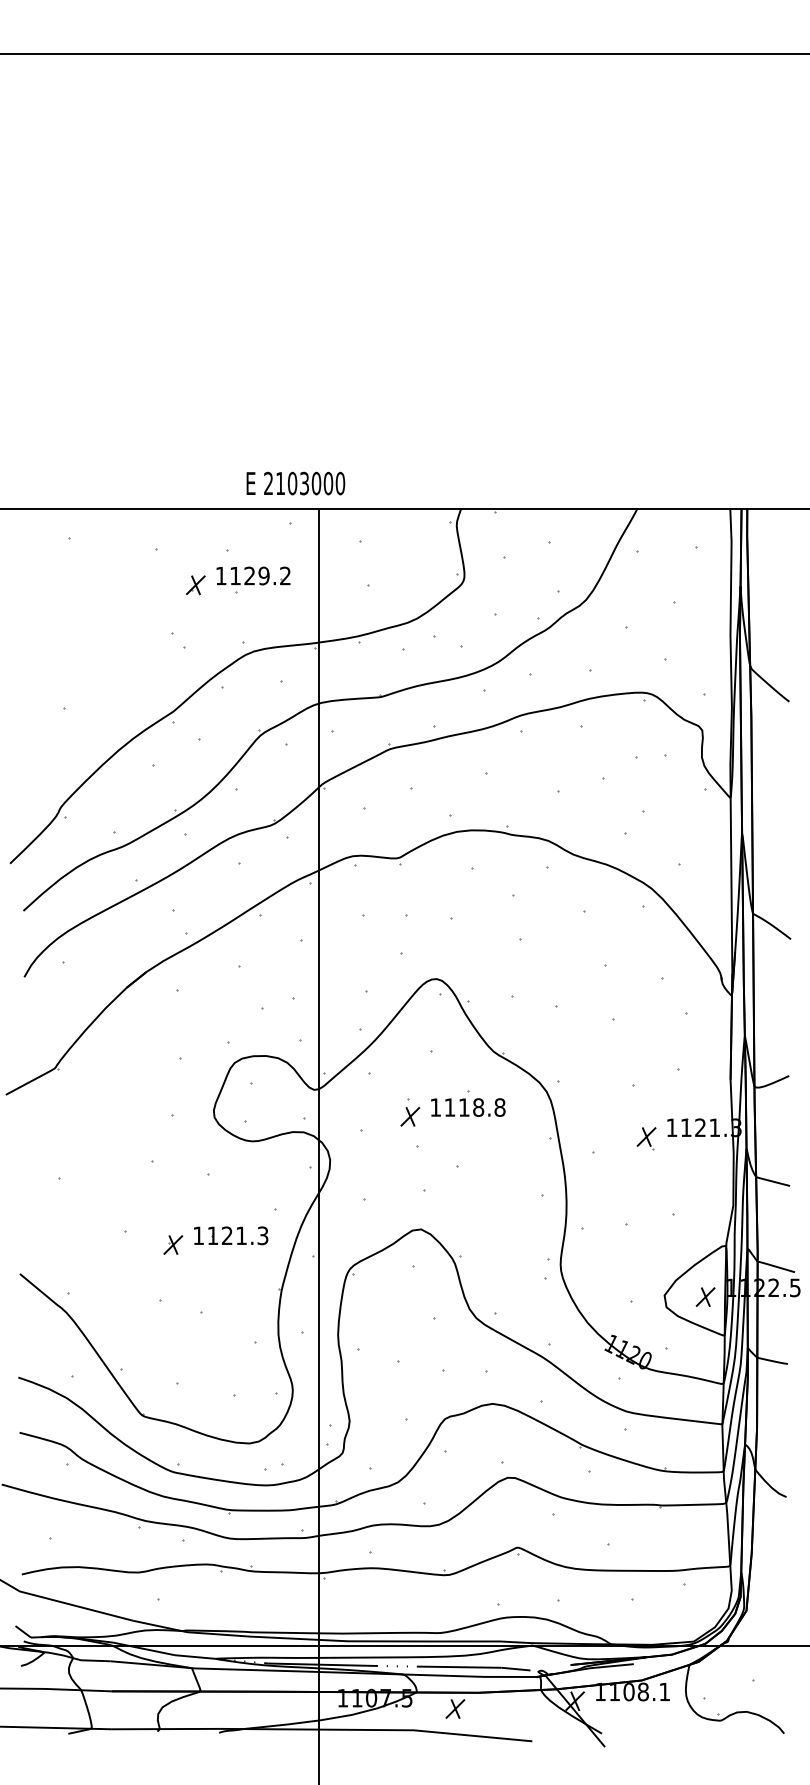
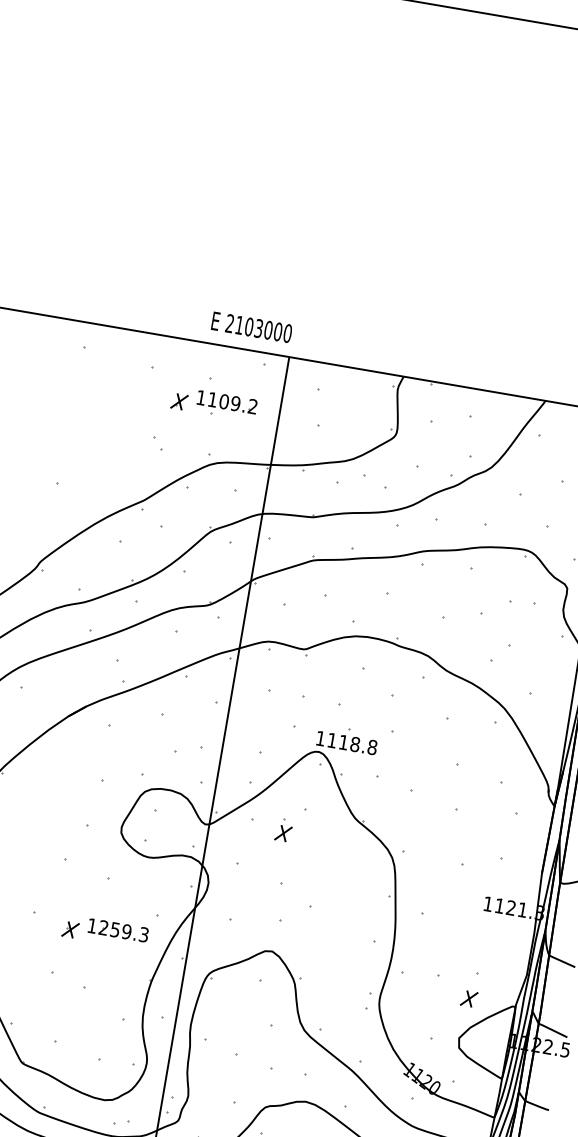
text: (295, 483) -> (251, 327), moved
text: (249, 575) -> (224, 401), 1129.2 -> 1109.2
part: (468, 1103) -> (347, 739), moved
part: (410, 1112) -> (284, 830), moved
part: (646, 1138) -> (466, 909), removed
text: (227, 1235) -> (115, 929), 1121.3 -> 1259.3
part: (705, 1296) -> (469, 998), moved

